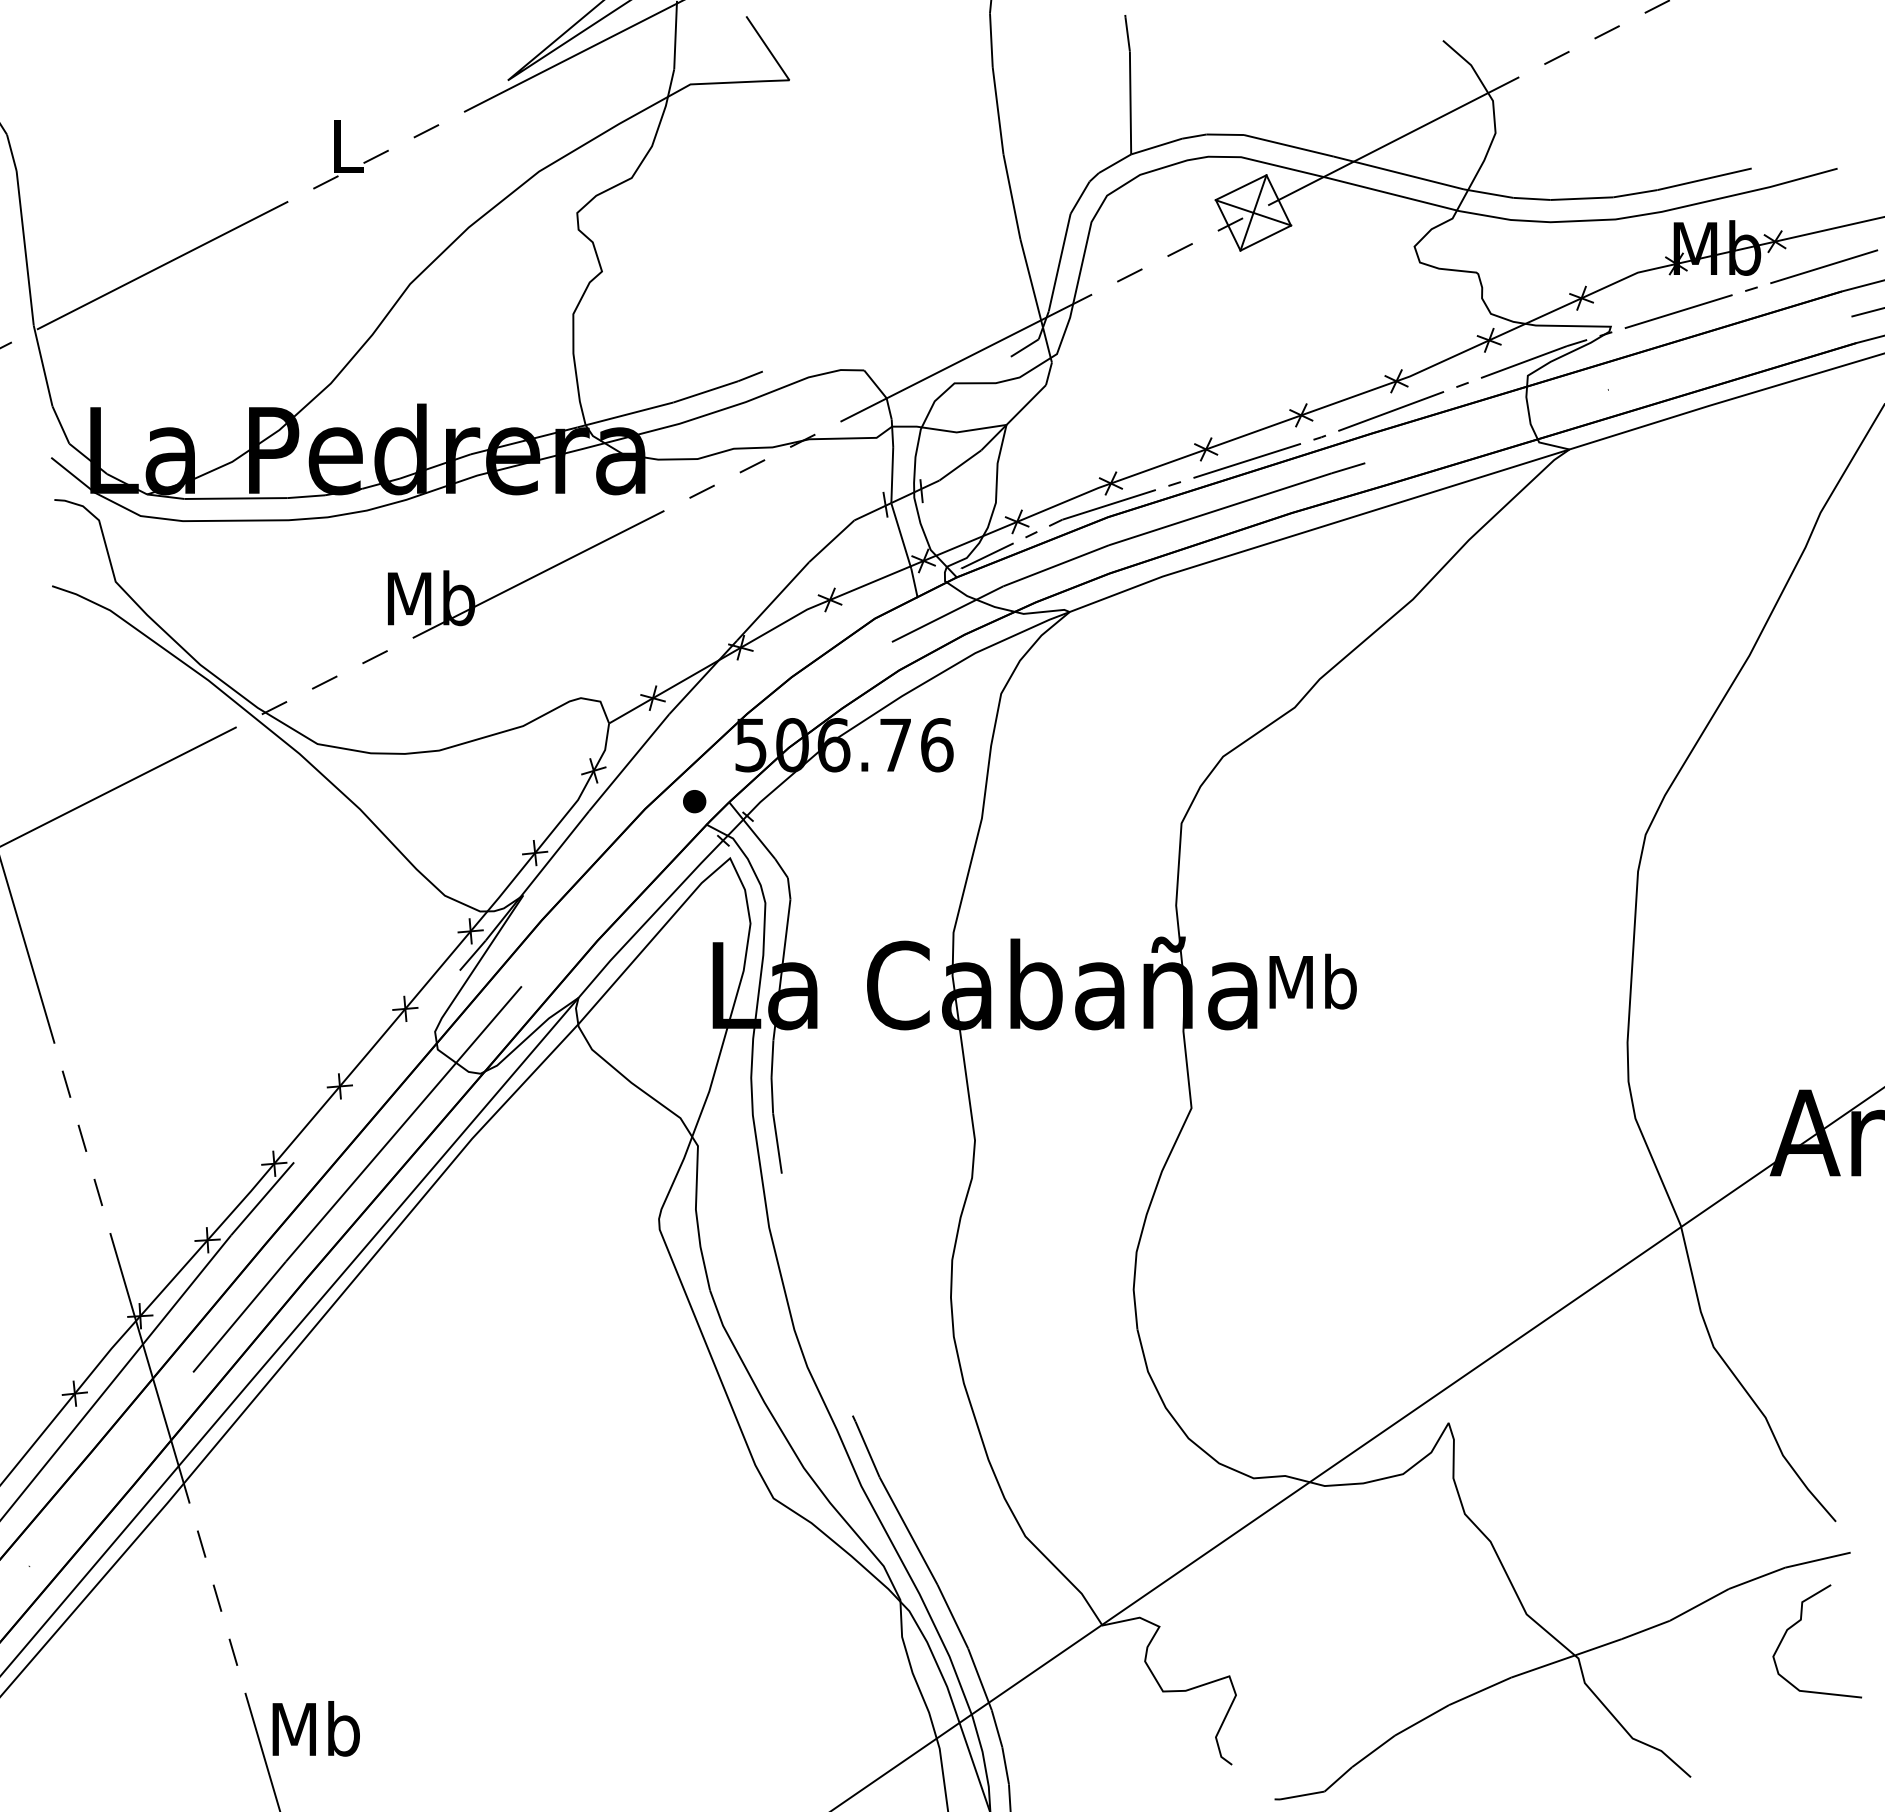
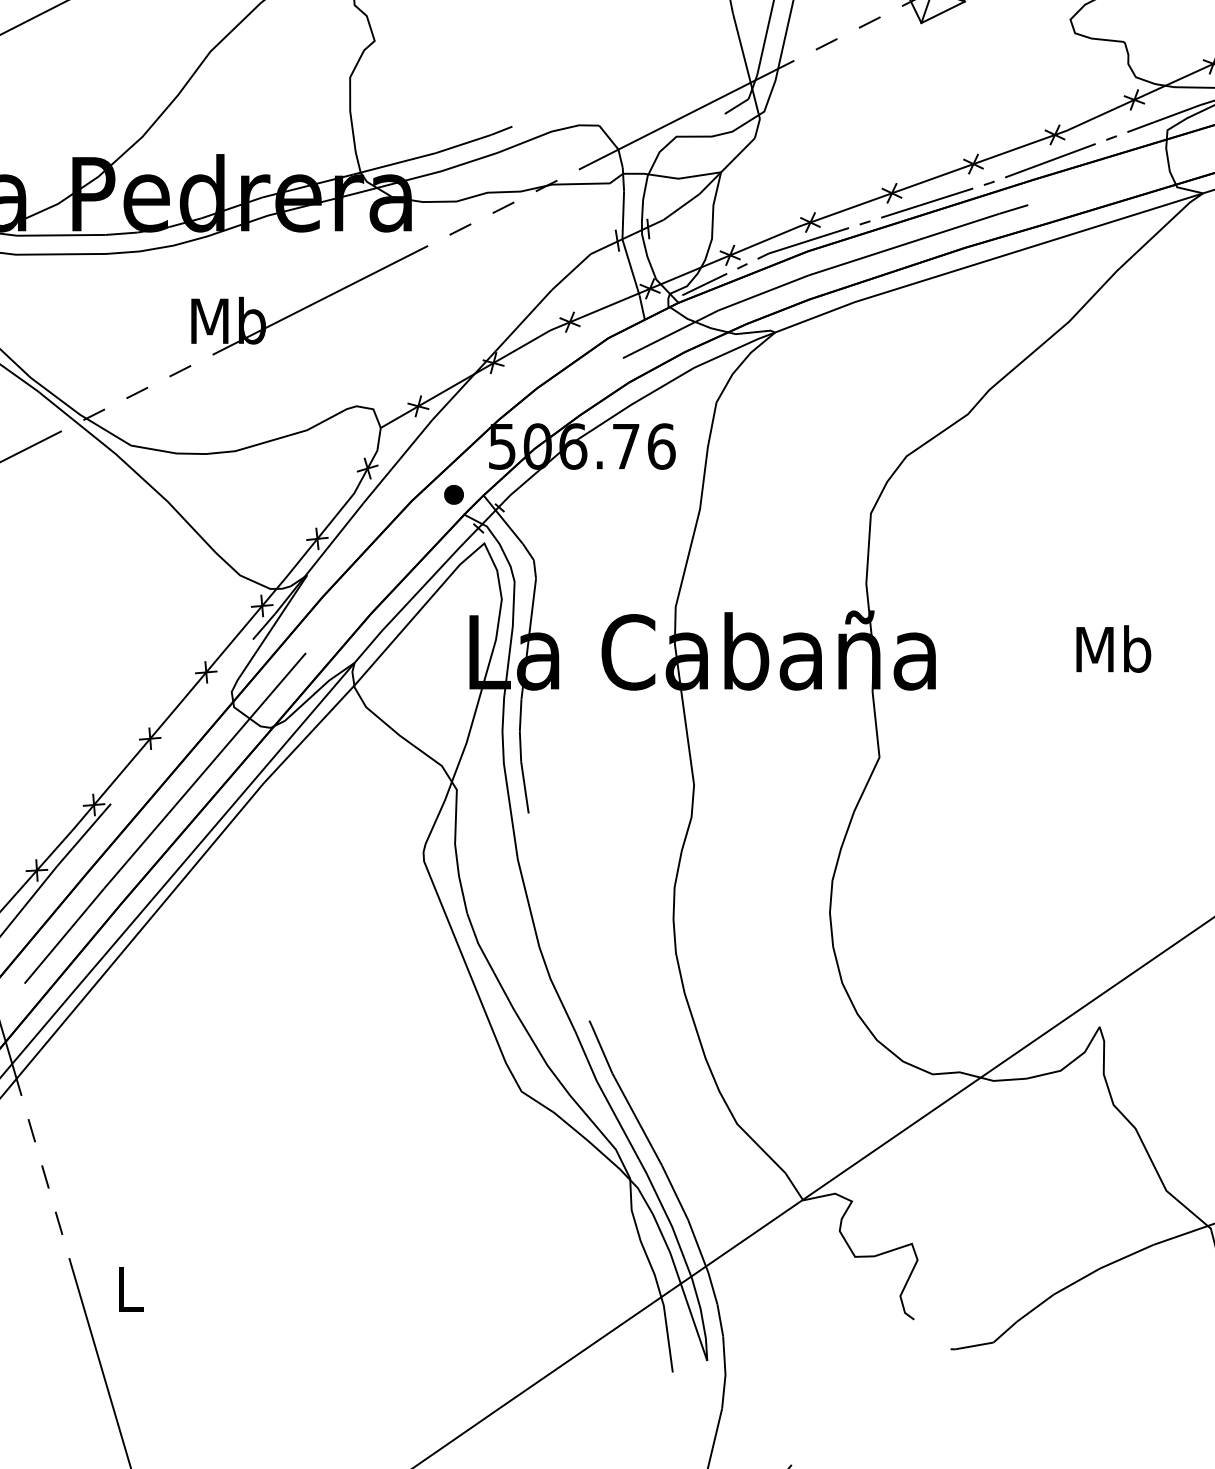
text: (1312, 981) -> (1113, 648), moved
text: (315, 1728) -> (129, 1288), Mb -> L

